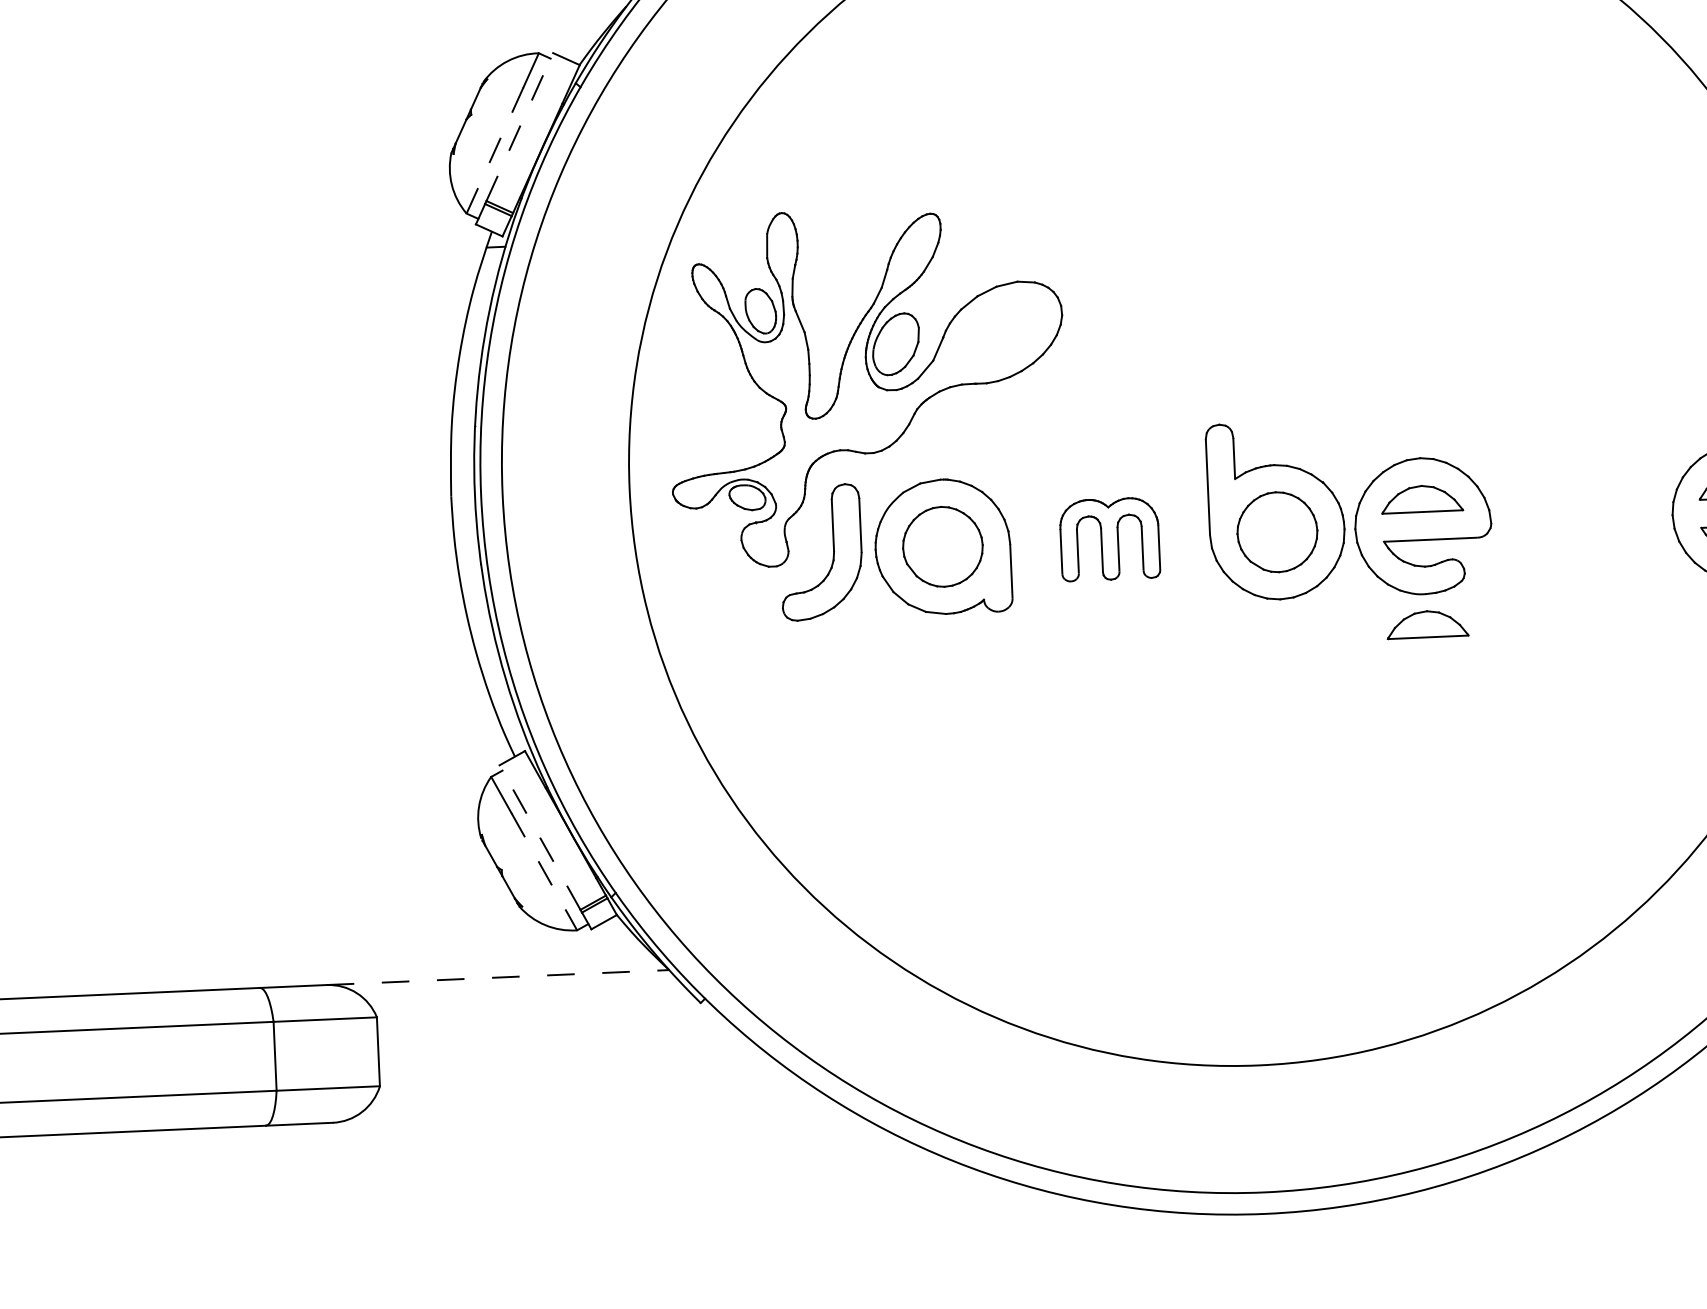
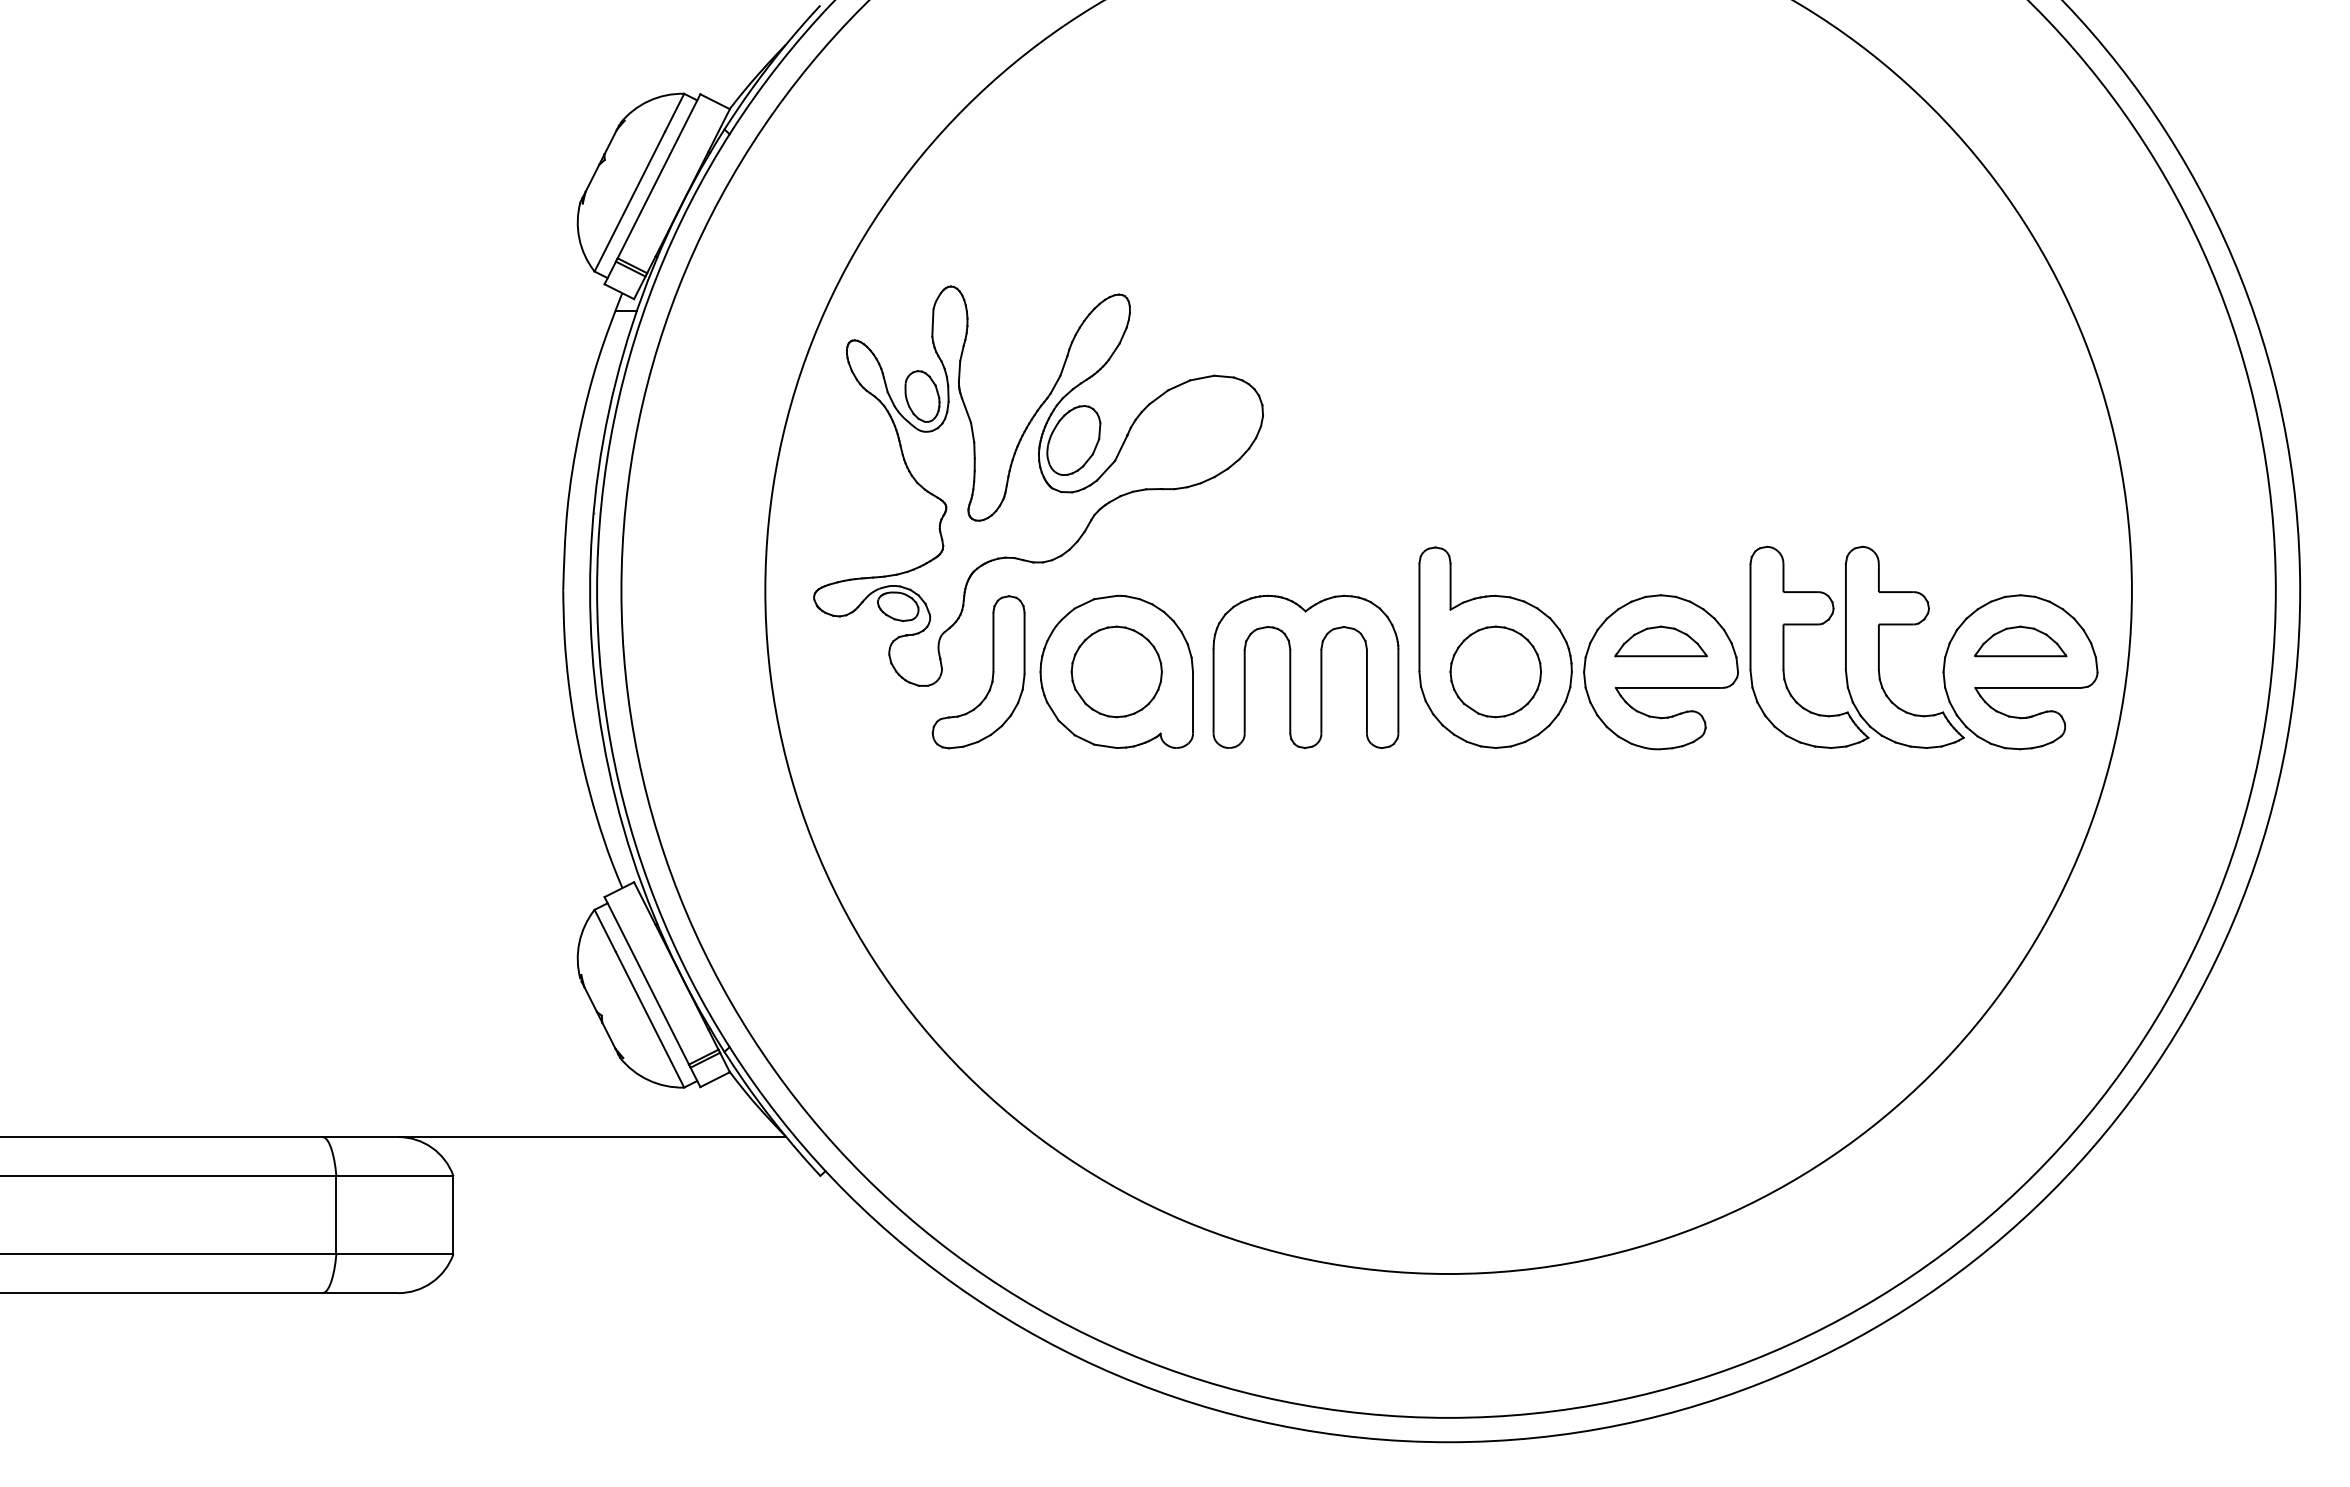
line: (520, 127) -> (659, 176), dashed -> solid
line: (494, 151) -> (629, 202), dashed -> solid
part: (1594, 495) -> (1856, 646), added
part: (1109, 539) -> (1305, 671), size x1.67
part: (1427, 624) -> (1660, 783), removed
line: (539, 837) -> (646, 980), dashed -> solid
line: (544, 872) -> (650, 1020), dashed -> solid
line: (498, 977) -> (592, 1137), dashed -> solid

